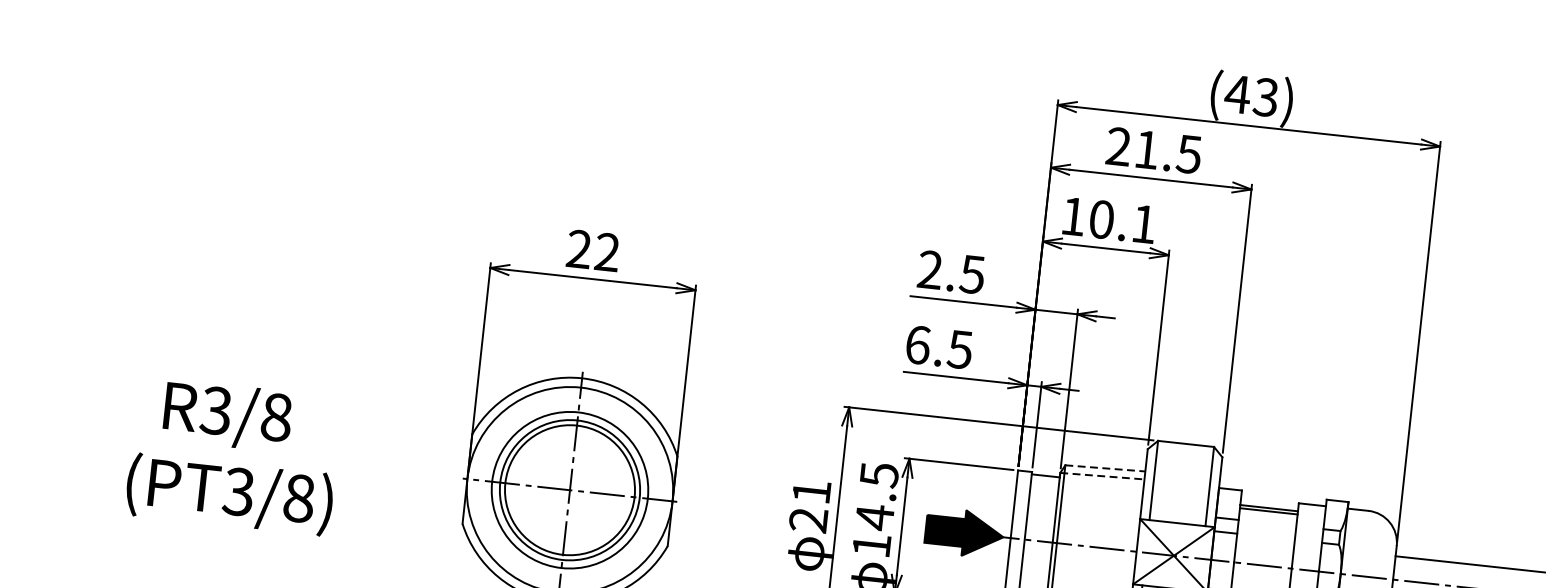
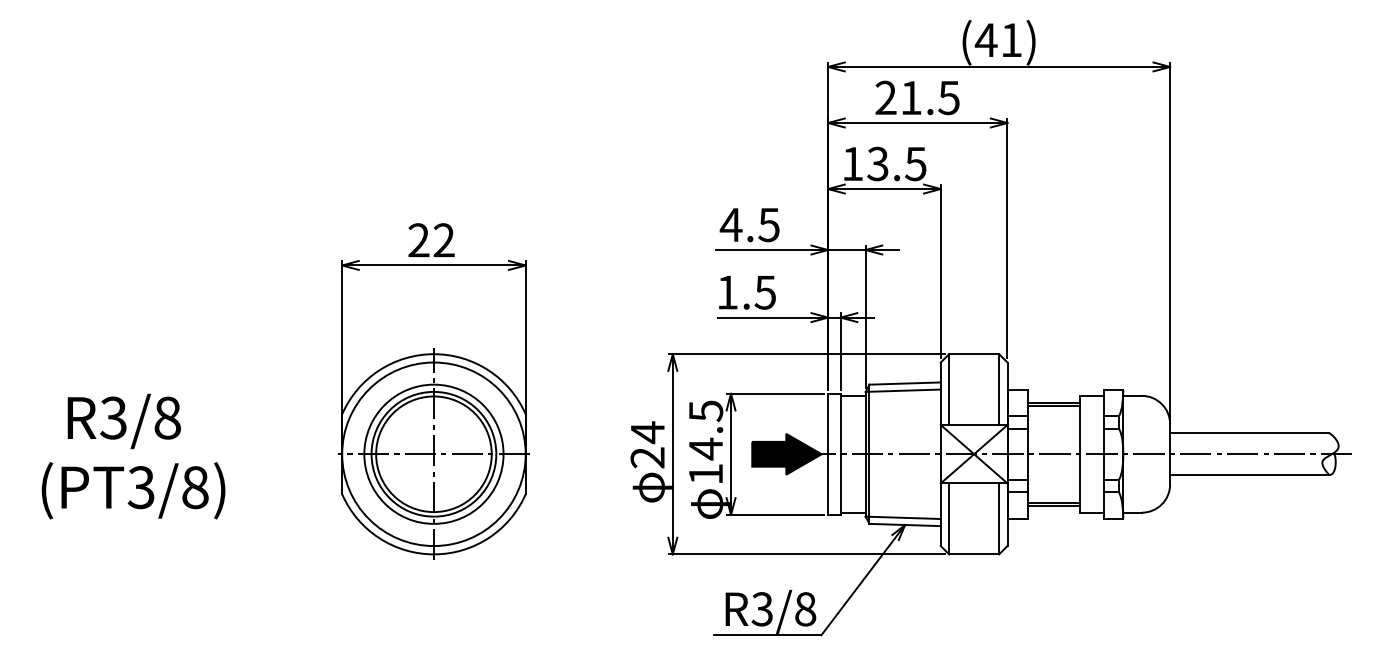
text: (1264, 97) -> (1010, 40), (43) -> (41)
text: (1122, 221) -> (896, 163), 10.1 -> 13.5
text: (929, 269) -> (730, 224), 2.5 -> 4.5
text: (917, 345) -> (727, 292), 6.5 -> 1.5
line: (1105, 468) -> (905, 383), dashed -> solid
line: (1102, 475) -> (903, 390), dashed -> solid
text: (811, 491) -> (647, 432), 21 -> 24

